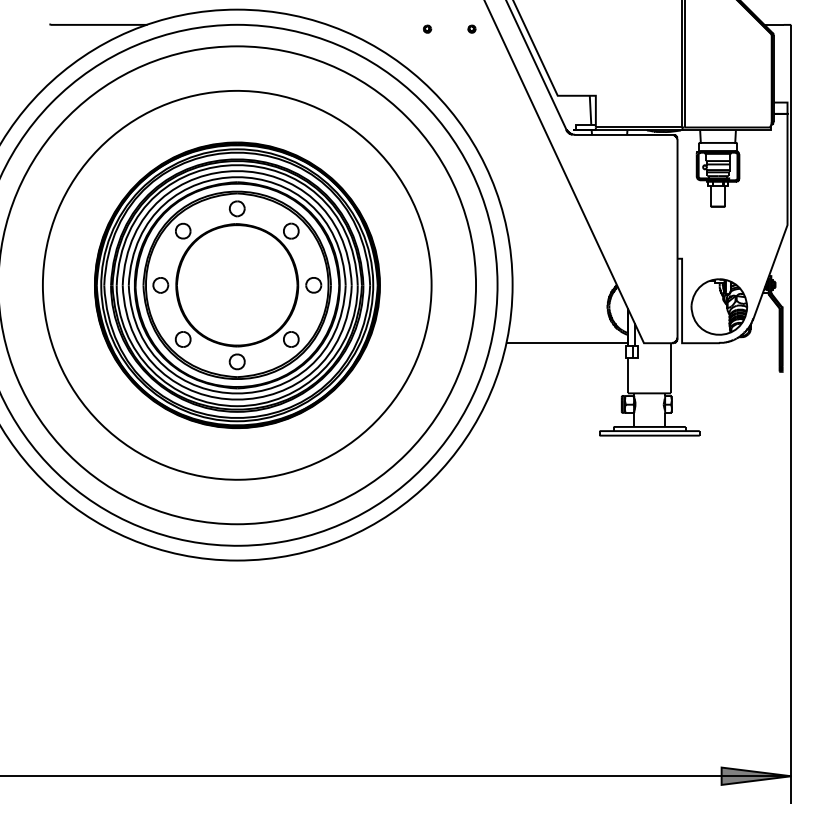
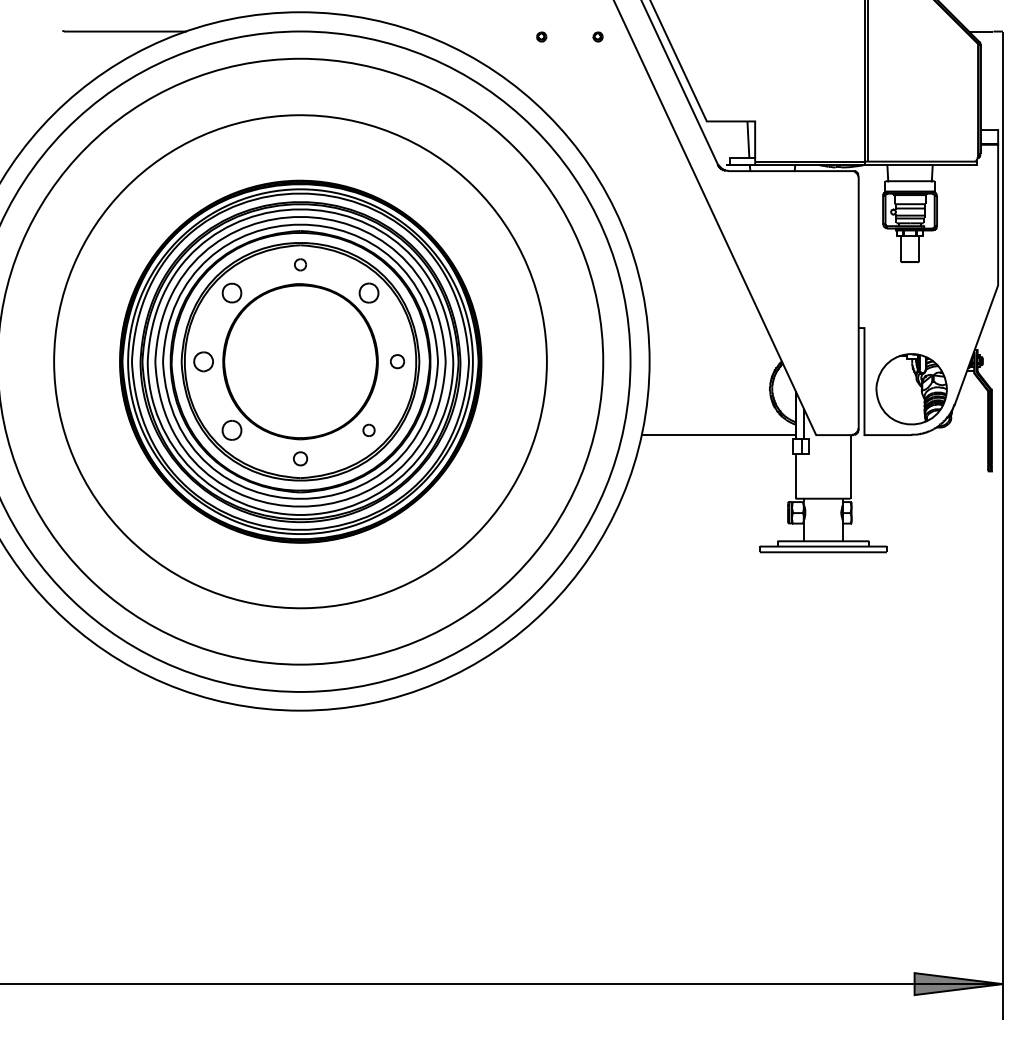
part: (237, 208) -> (300, 264), size x0.6
part: (313, 285) -> (397, 361), size x0.7
part: (290, 339) -> (368, 430), size x0.6
part: (237, 361) -> (300, 458), size x0.7

